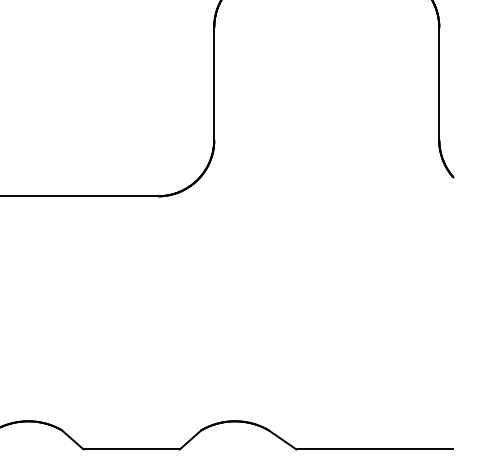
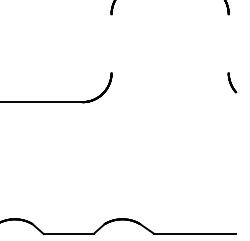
line: (214, 83) -> (111, 43), removed
line: (438, 83) -> (228, 43), removed

